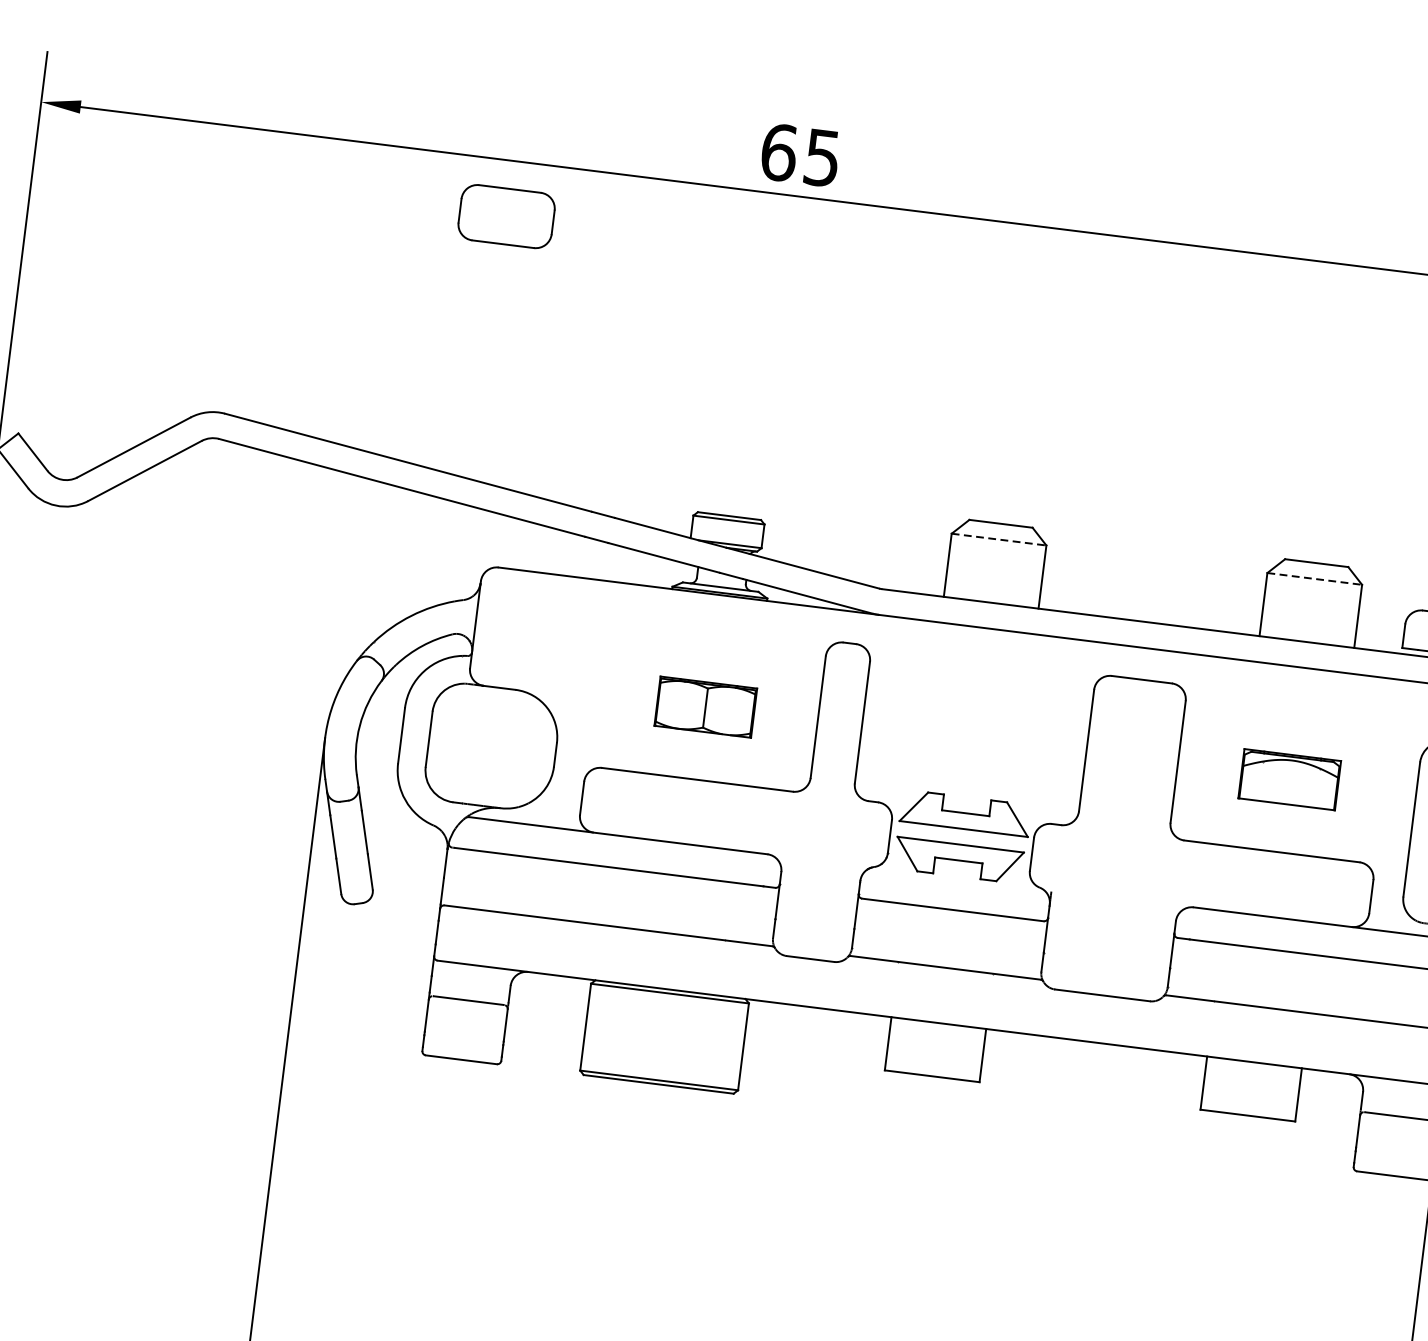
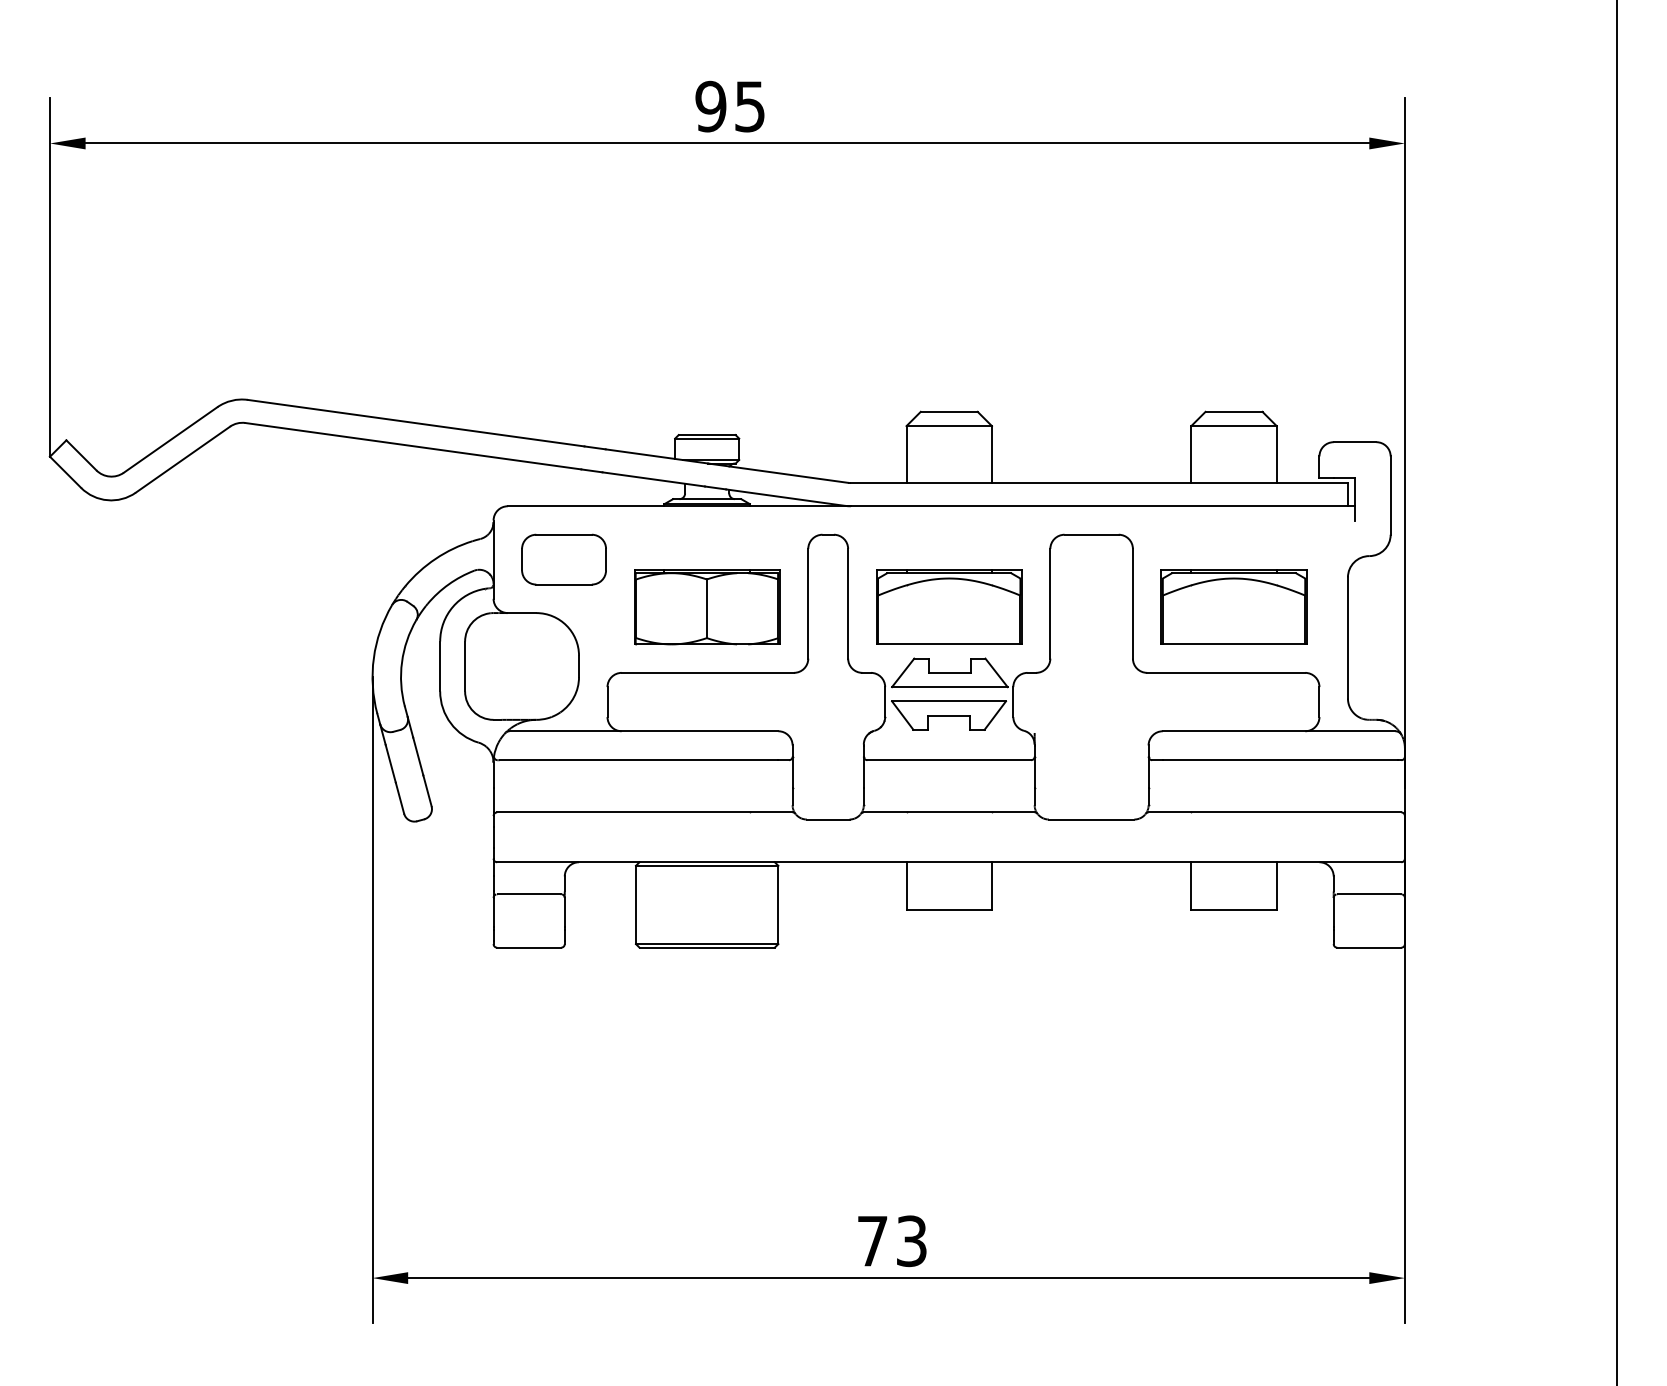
text: (778, 152) -> (710, 106), 65 -> 95
part: (506, 216) -> (563, 559), moved
line: (999, 540) -> (949, 426), dashed -> solid
line: (1315, 579) -> (1234, 426), dashed -> solid
part: (706, 707) -> (707, 607), size x1.67
part: (974, 739) -> (949, 606), added
part: (1289, 778) -> (1233, 606), size x1.67

